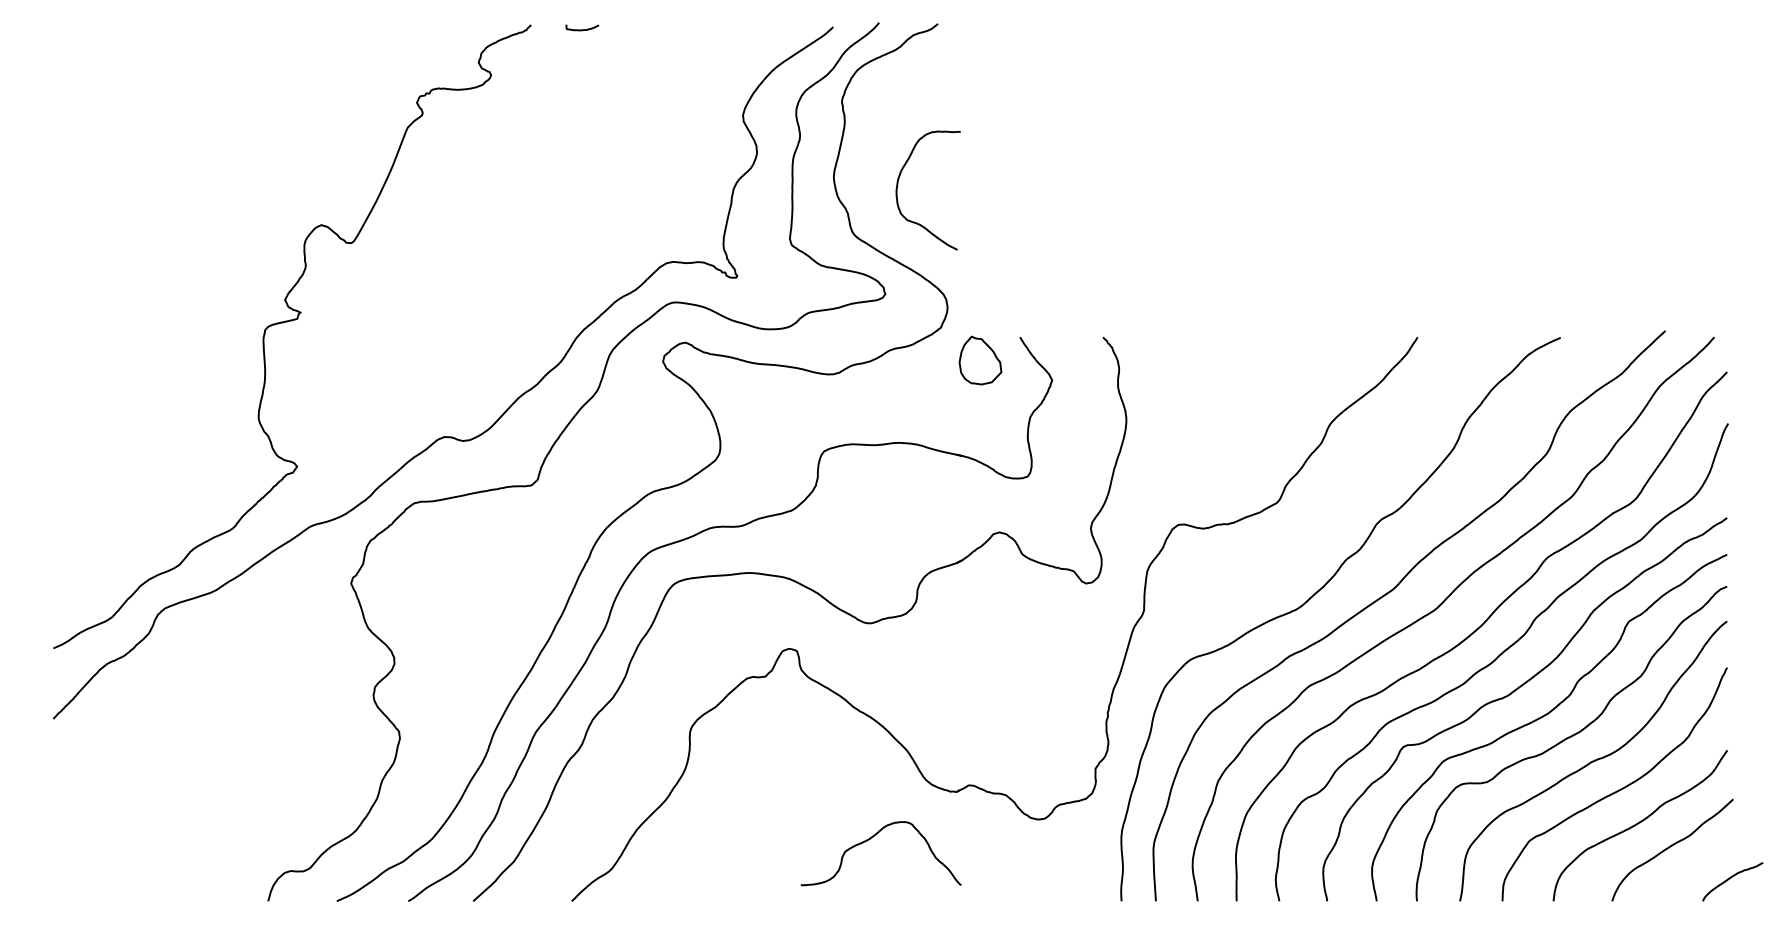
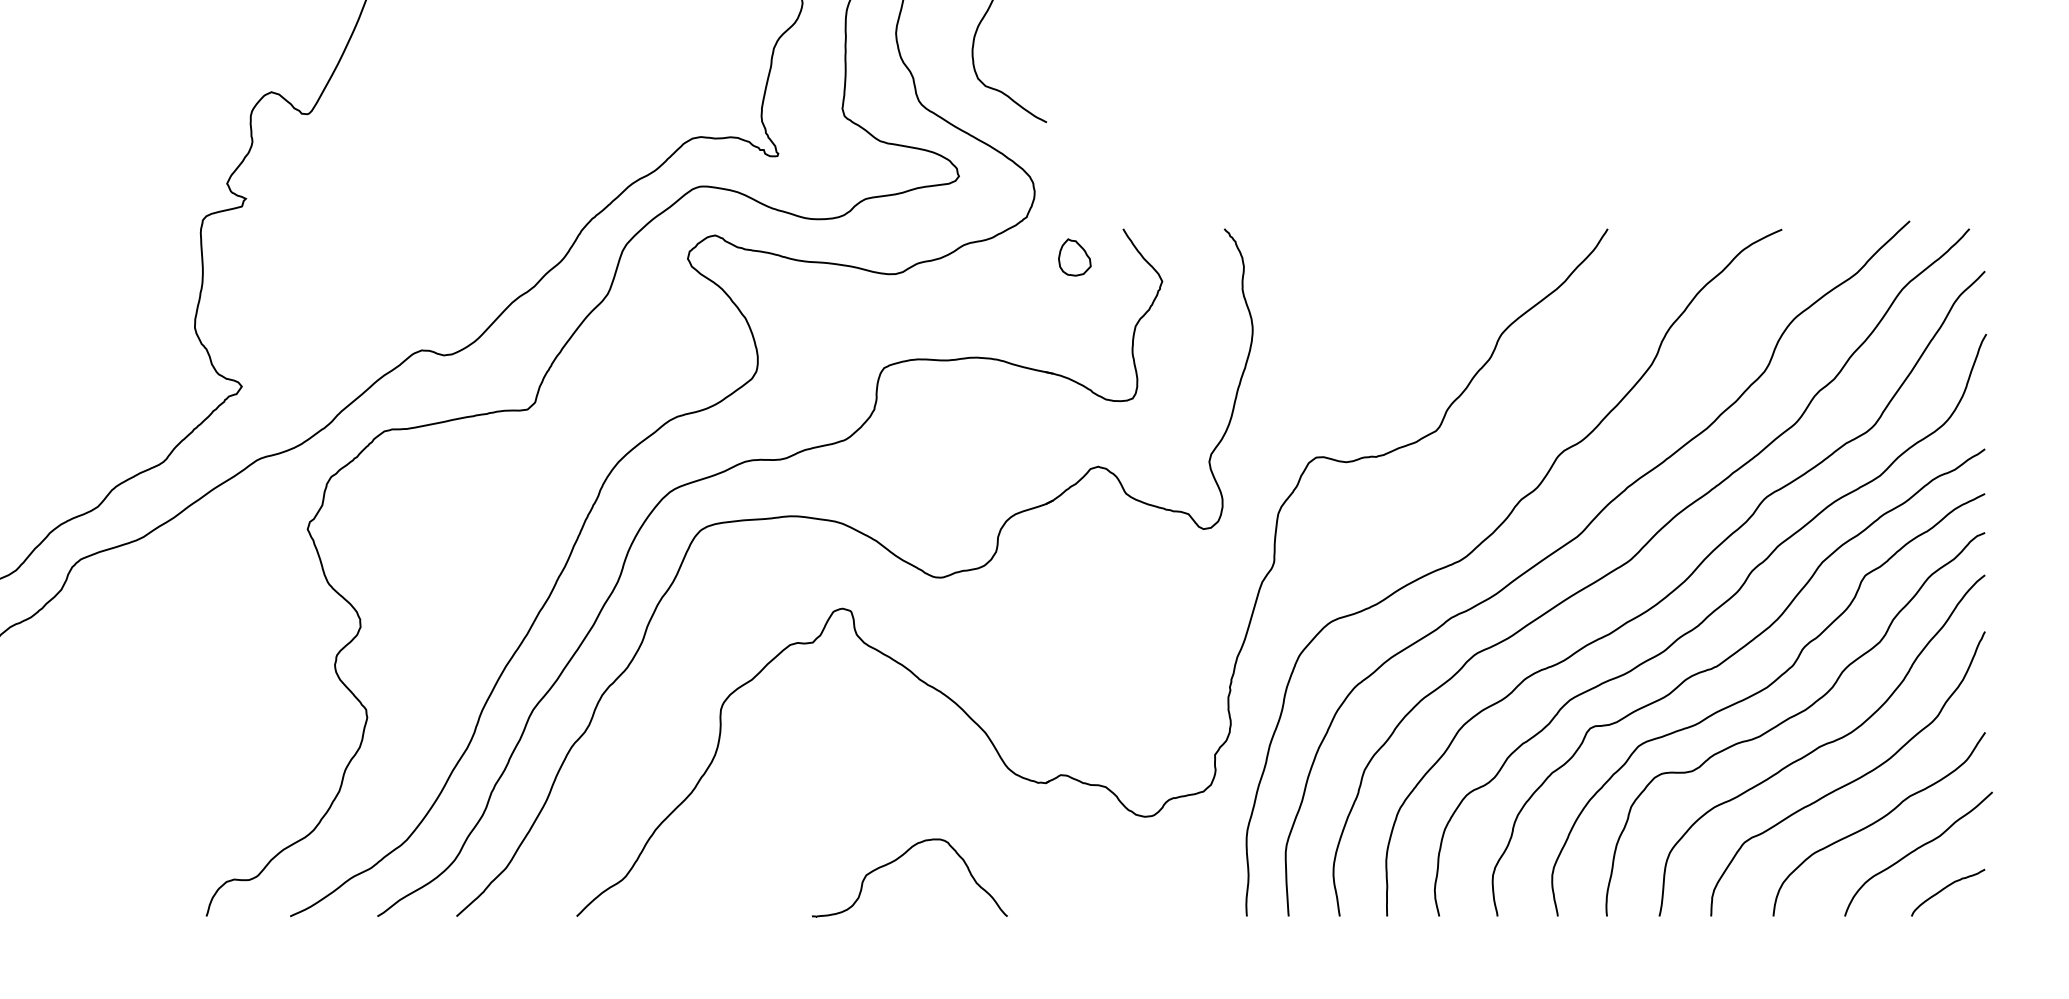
part: (980, 360) -> (1074, 257), size x0.62
part: (872, 838) -> (899, 859), moved
curve: (1731, 878) -> (1946, 888), moved

